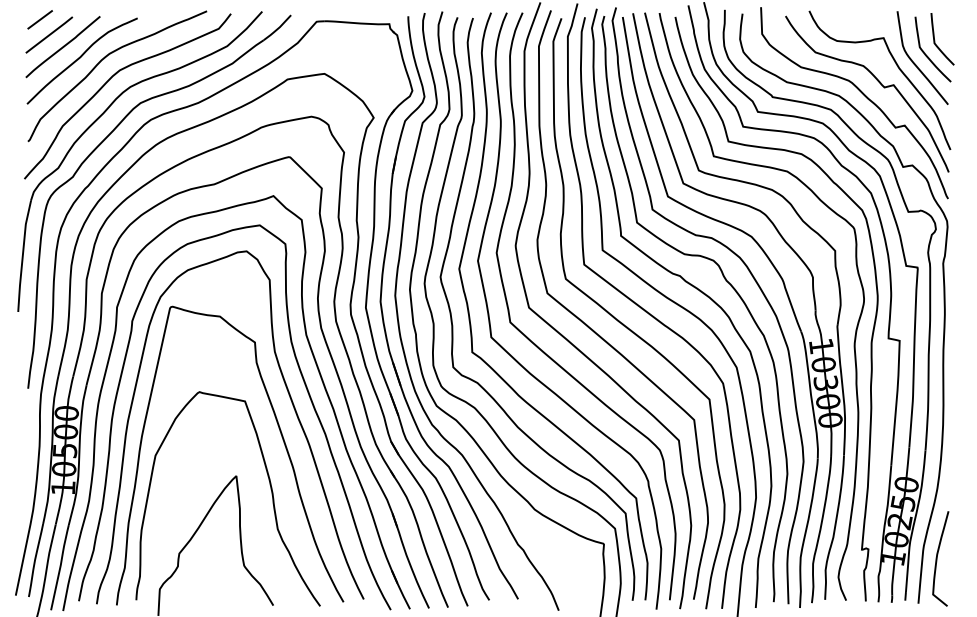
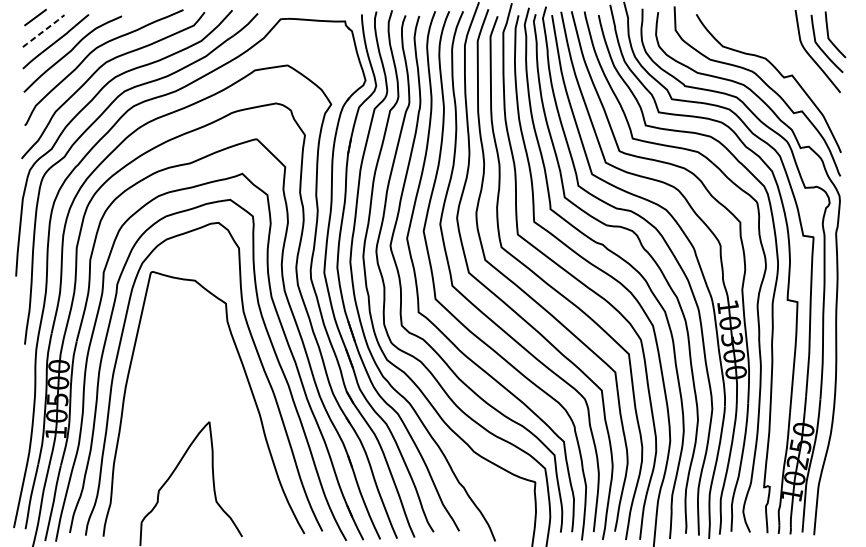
line: (49, 35) -> (43, 31), solid -> dashed
curve: (897, 67) -> (795, 59), removed
curve: (270, 489) -> (239, 433), removed
curve: (937, 558) -> (831, 495), removed

